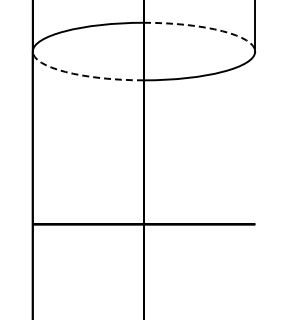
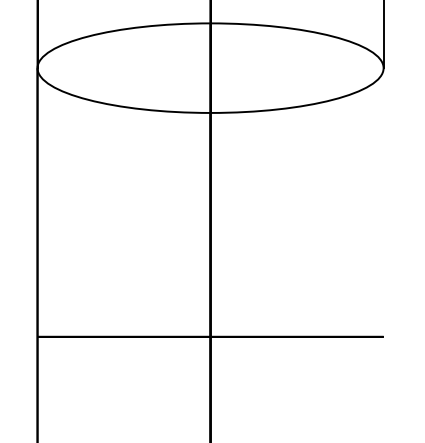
arc: (207, 27) -> (309, 30), dashed -> solid
arc: (80, 75) -> (111, 105), dashed -> solid

